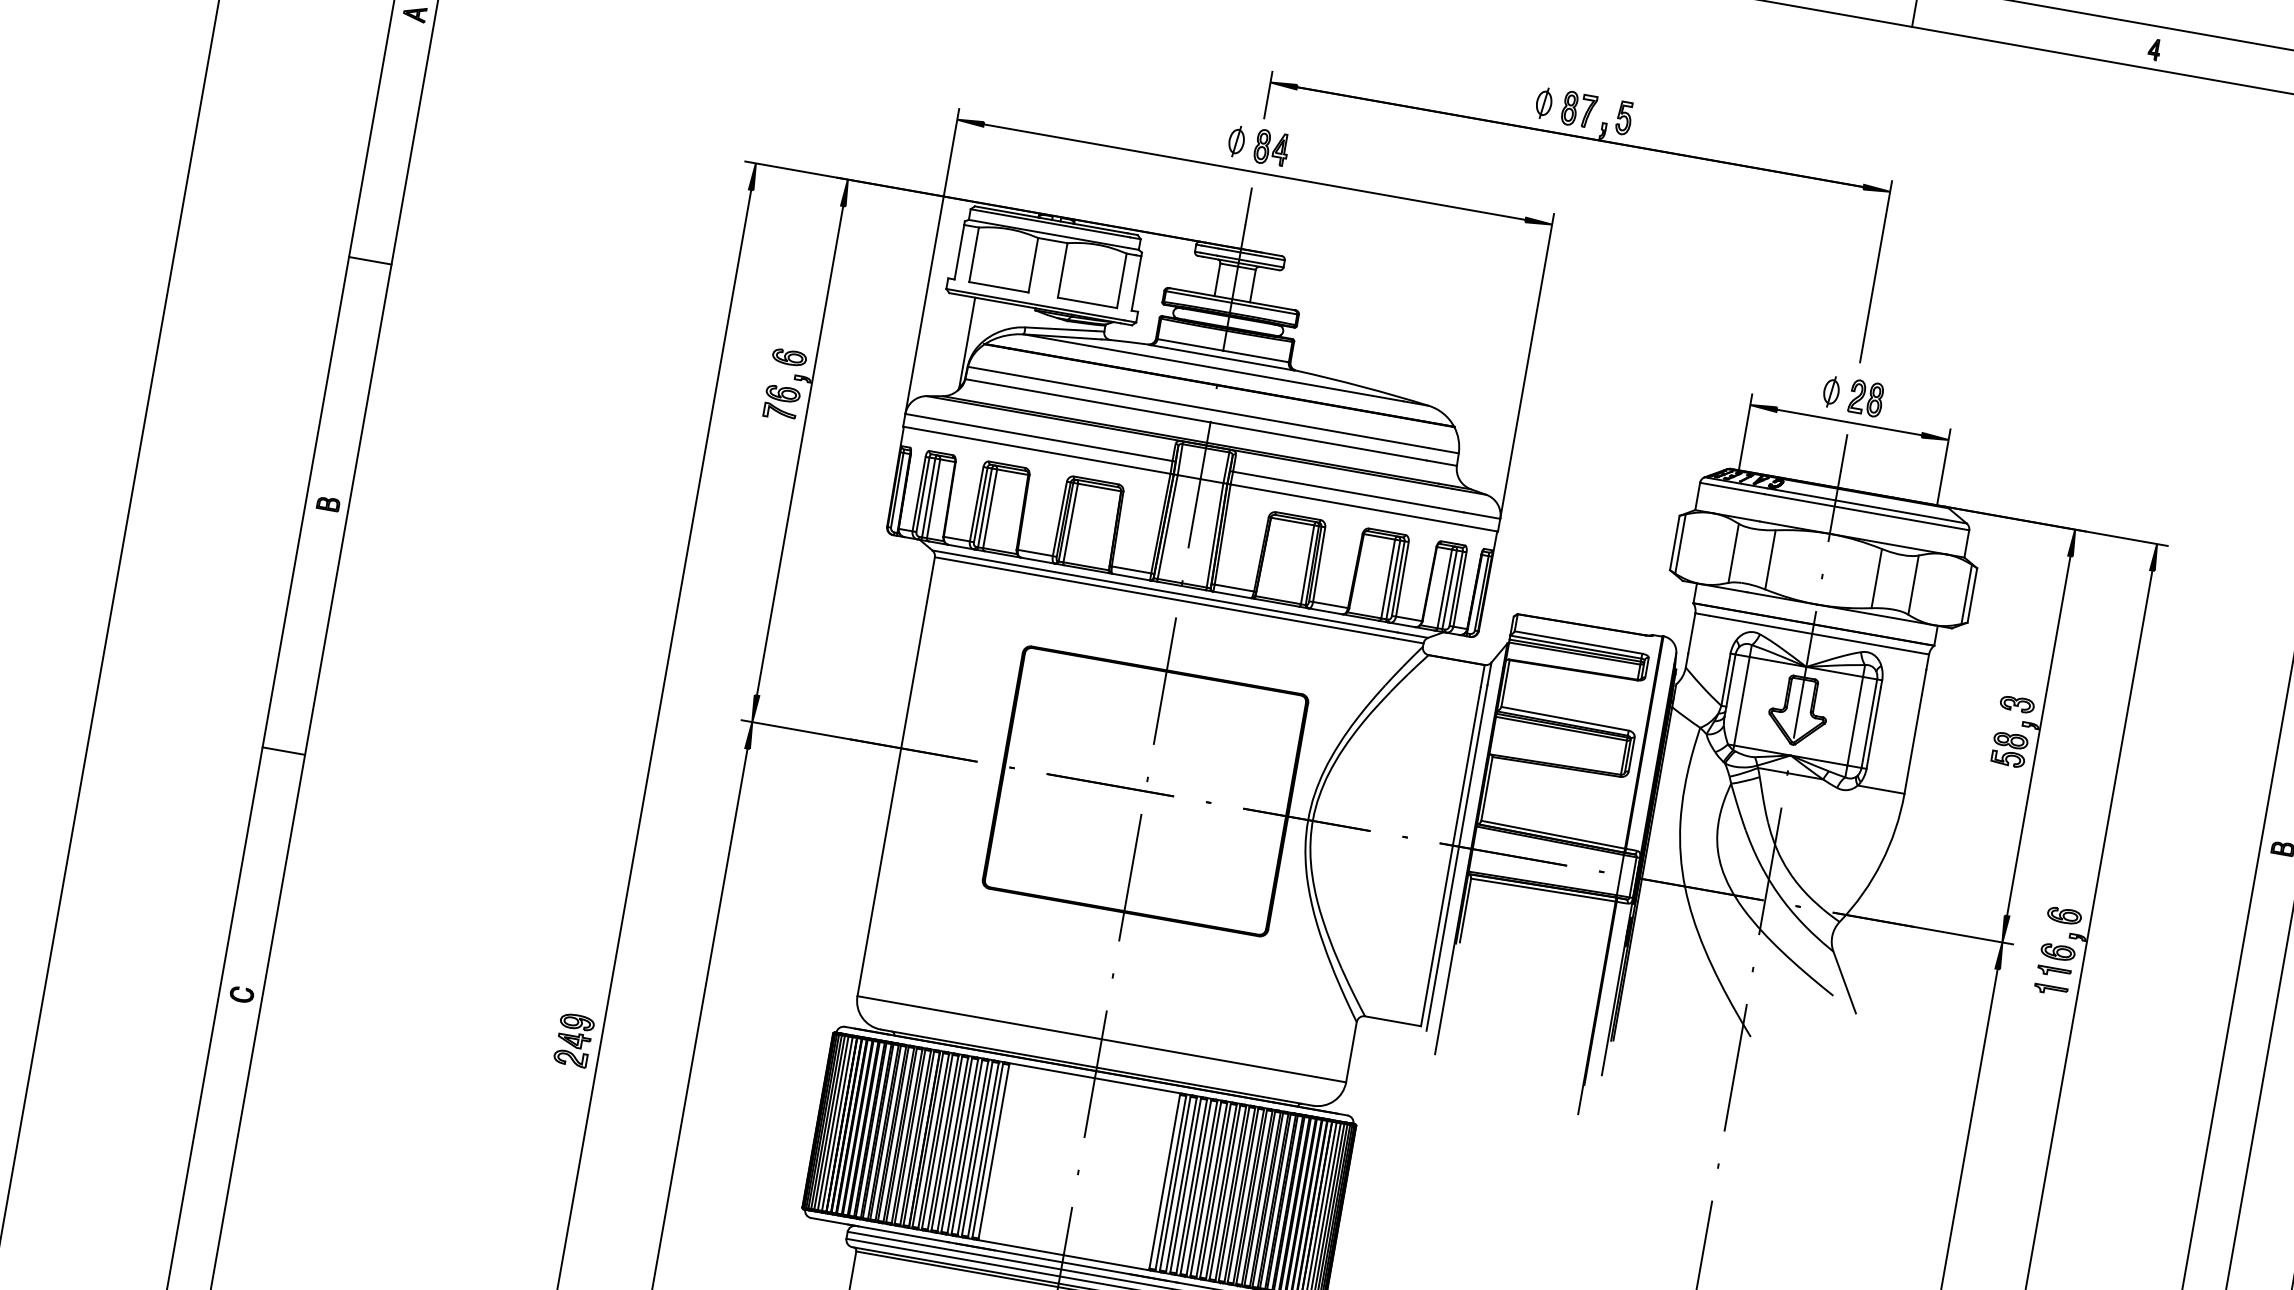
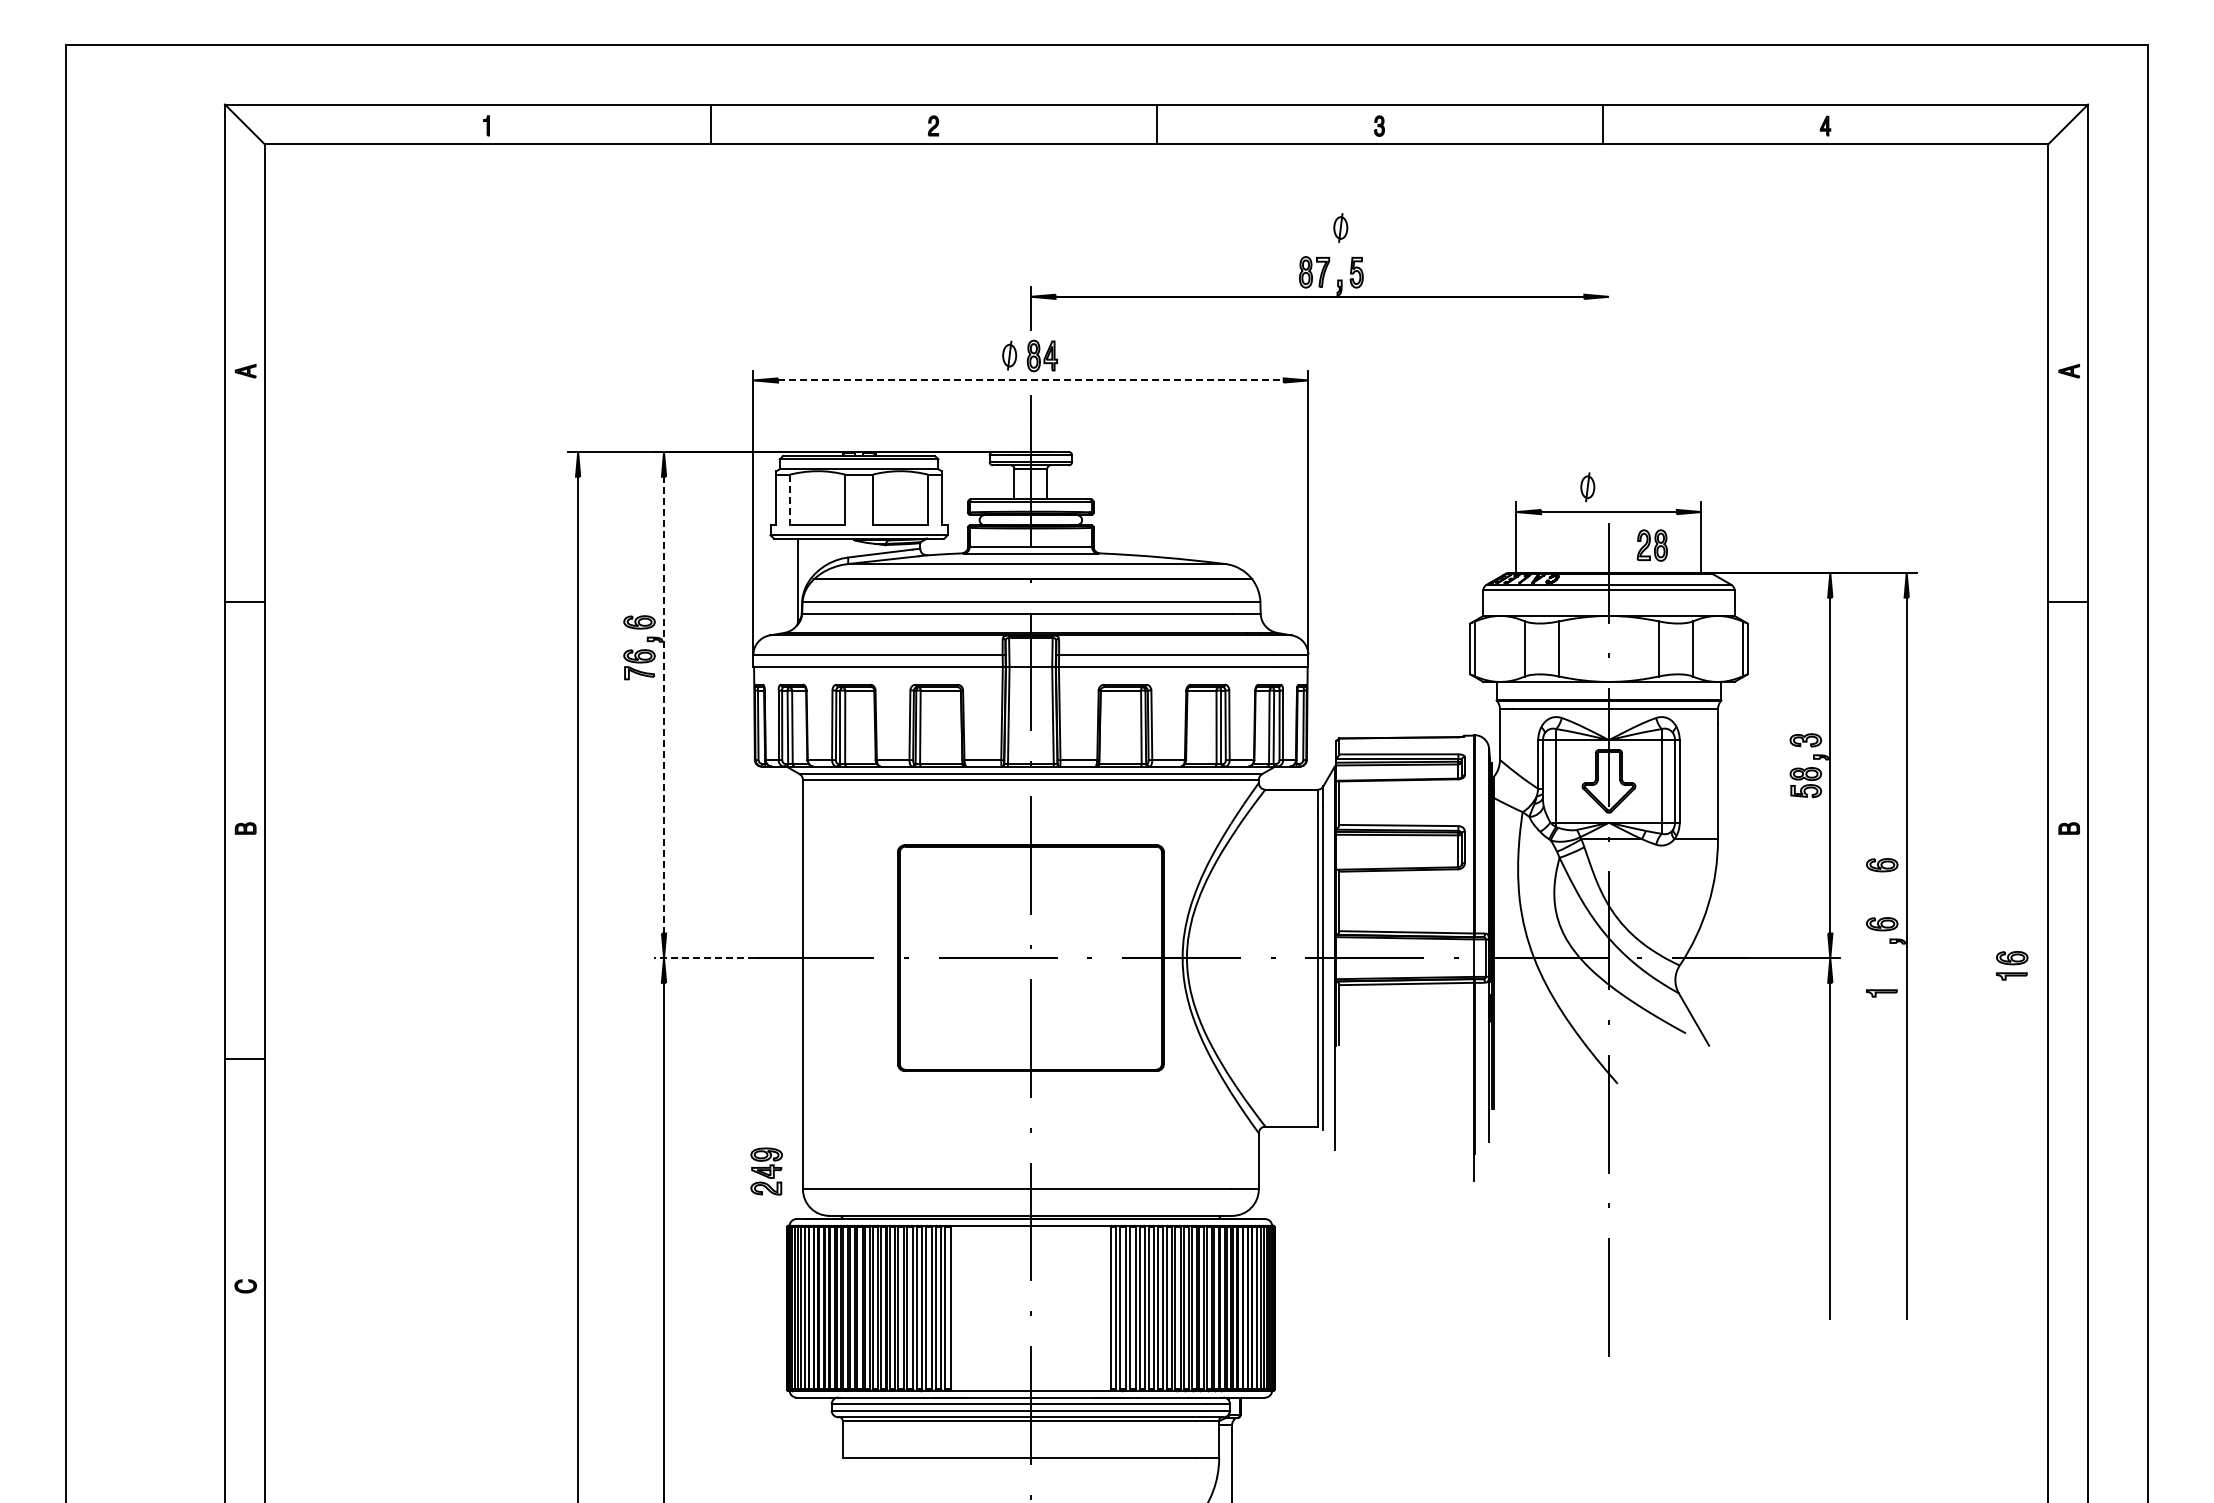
part: (1543, 102) -> (1340, 227), moved
line: (1254, 172) -> (1030, 380), solid -> dashed
line: (974, 255) -> (790, 500), solid -> dashed
line: (1875, 270) -> (1608, 370), removed
part: (1865, 398) -> (1651, 545), moved
line: (800, 450) -> (664, 704), solid -> dashed
line: (795, 730) -> (704, 958), solid -> dashed
part: (2075, 853) -> (1882, 865), added
part: (2056, 960) -> (2012, 965), moved
part: (574, 1040) -> (766, 1171), moved

